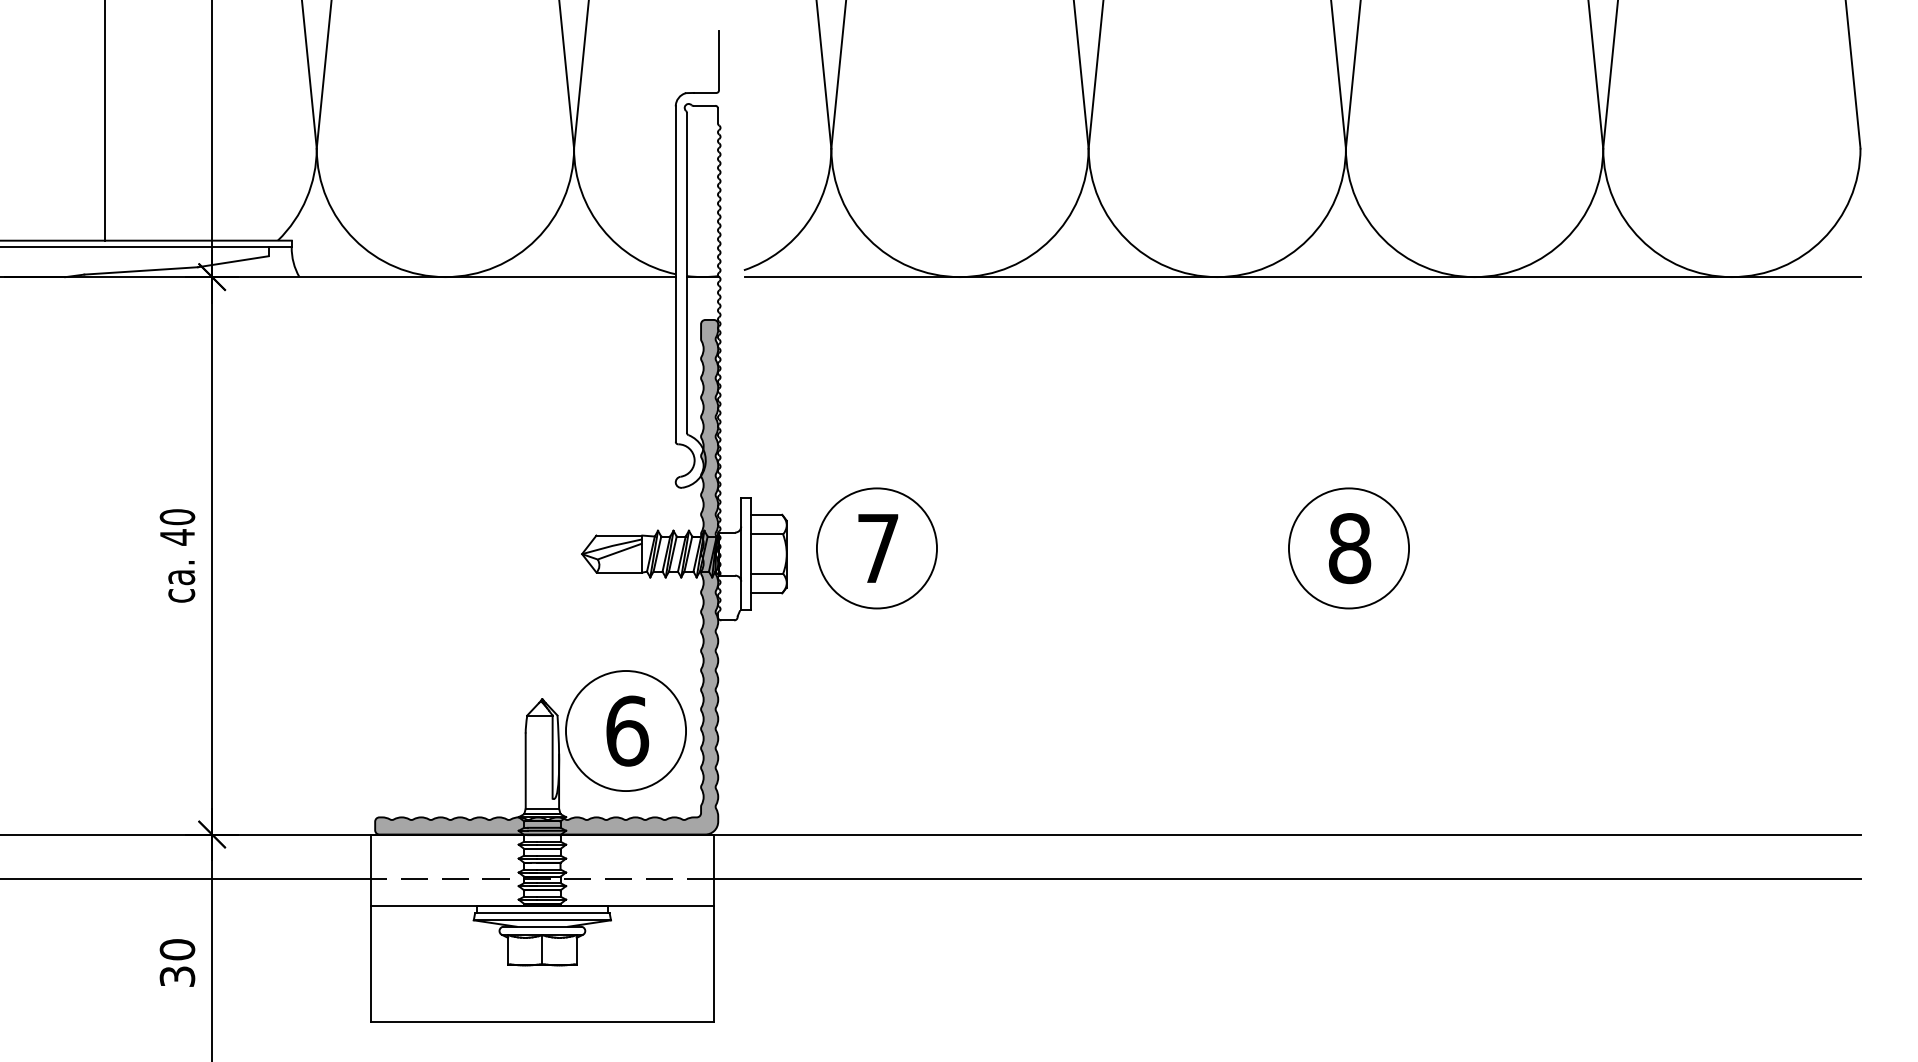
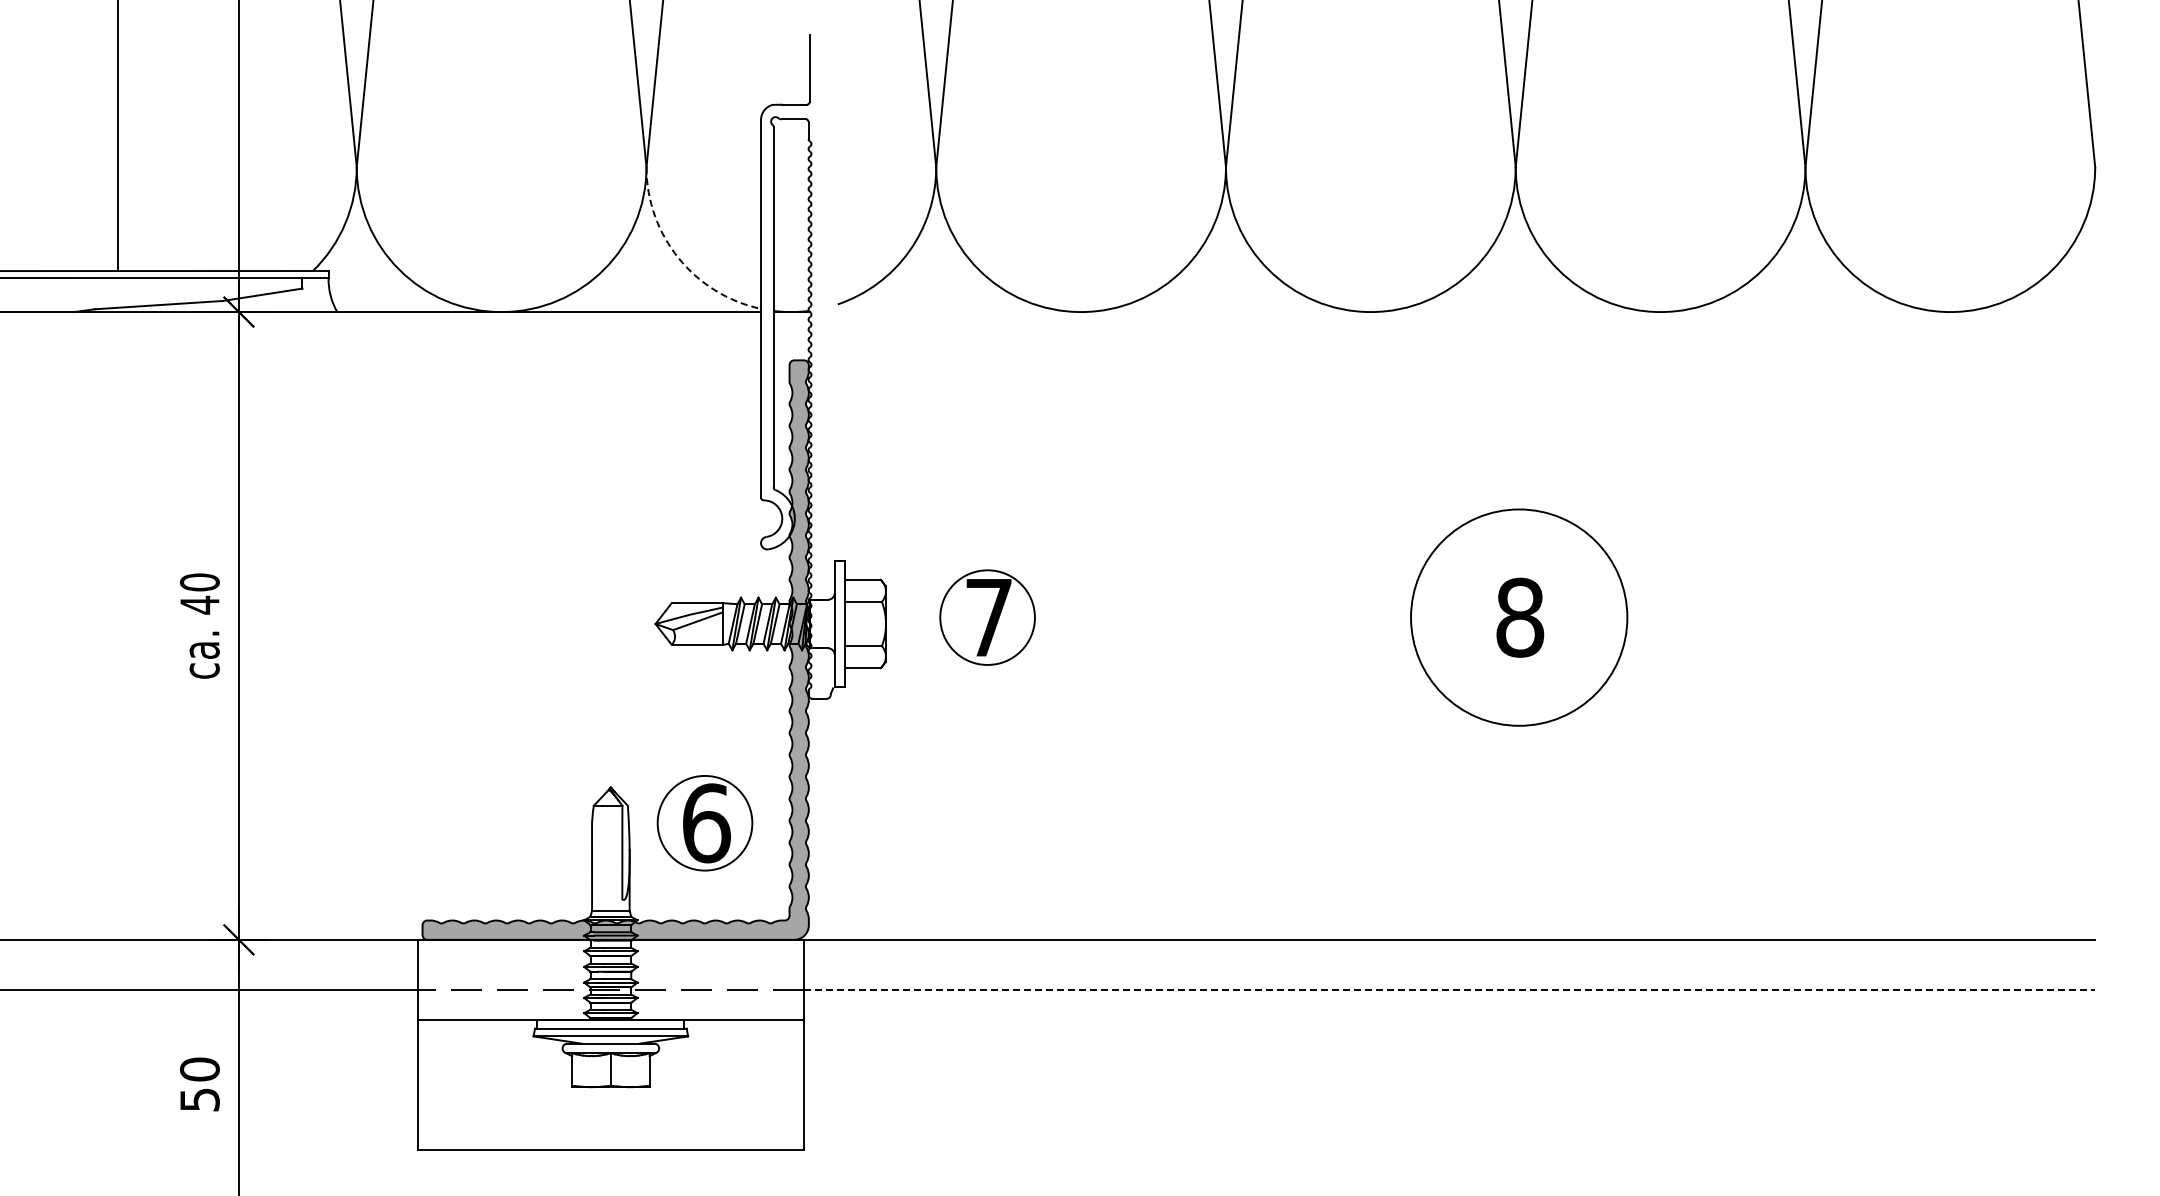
arc: (602, 229) -> (678, 258), solid -> dashed
line: (1303, 277) -> (1467, 312), removed
circle: (876, 548) -> (987, 617), size x0.7
circle: (1348, 548) -> (1518, 617), size x1.6
circle: (625, 730) -> (704, 822), size x0.7
line: (1287, 879) -> (1449, 990), solid -> dashed
text: (177, 976) -> (199, 1099), 30 -> 50

